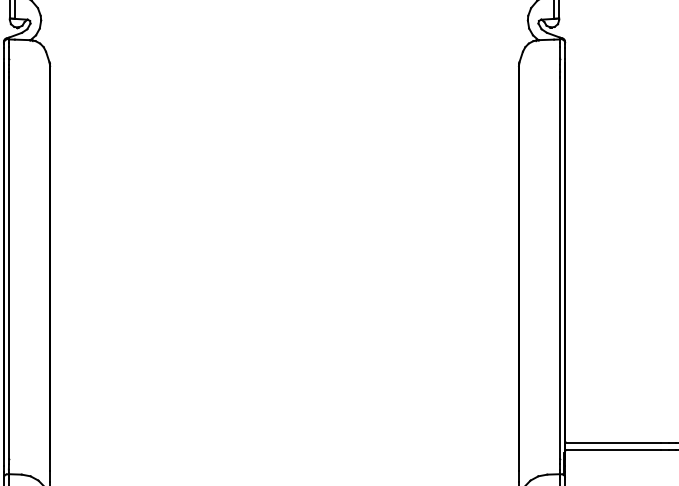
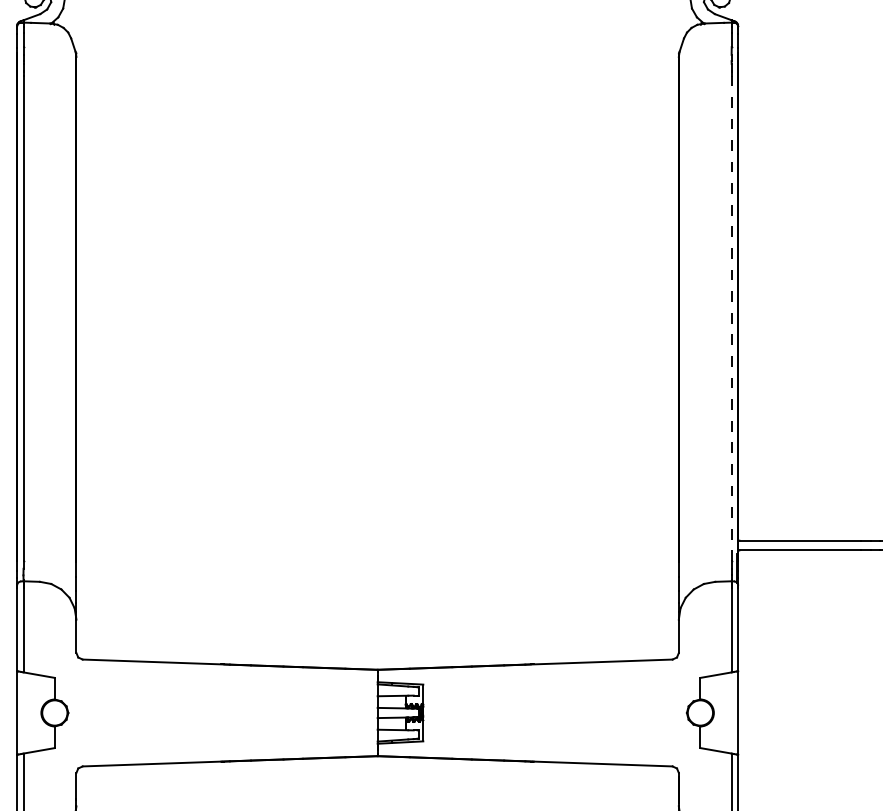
line: (559, 269) -> (731, 318), solid -> dashed

